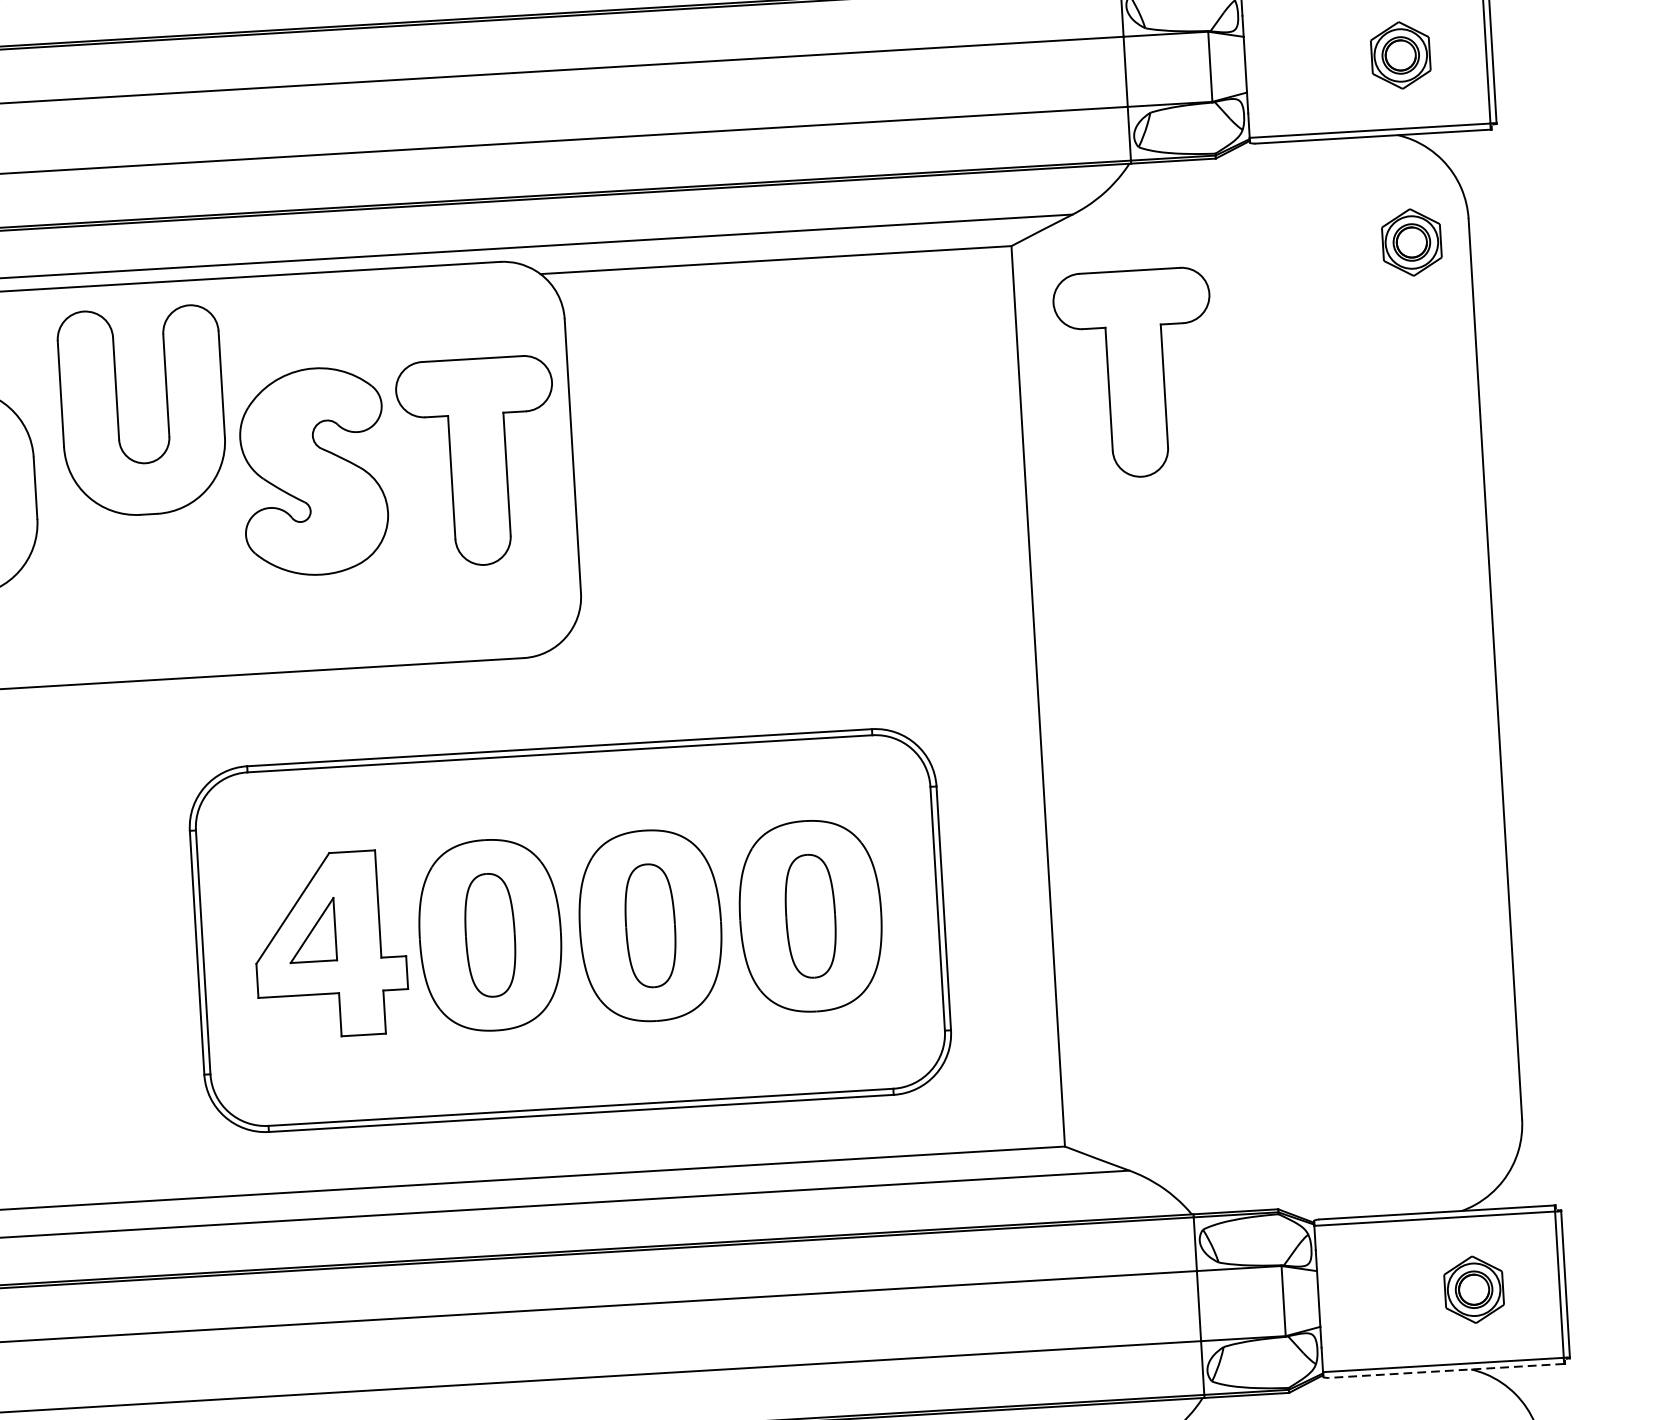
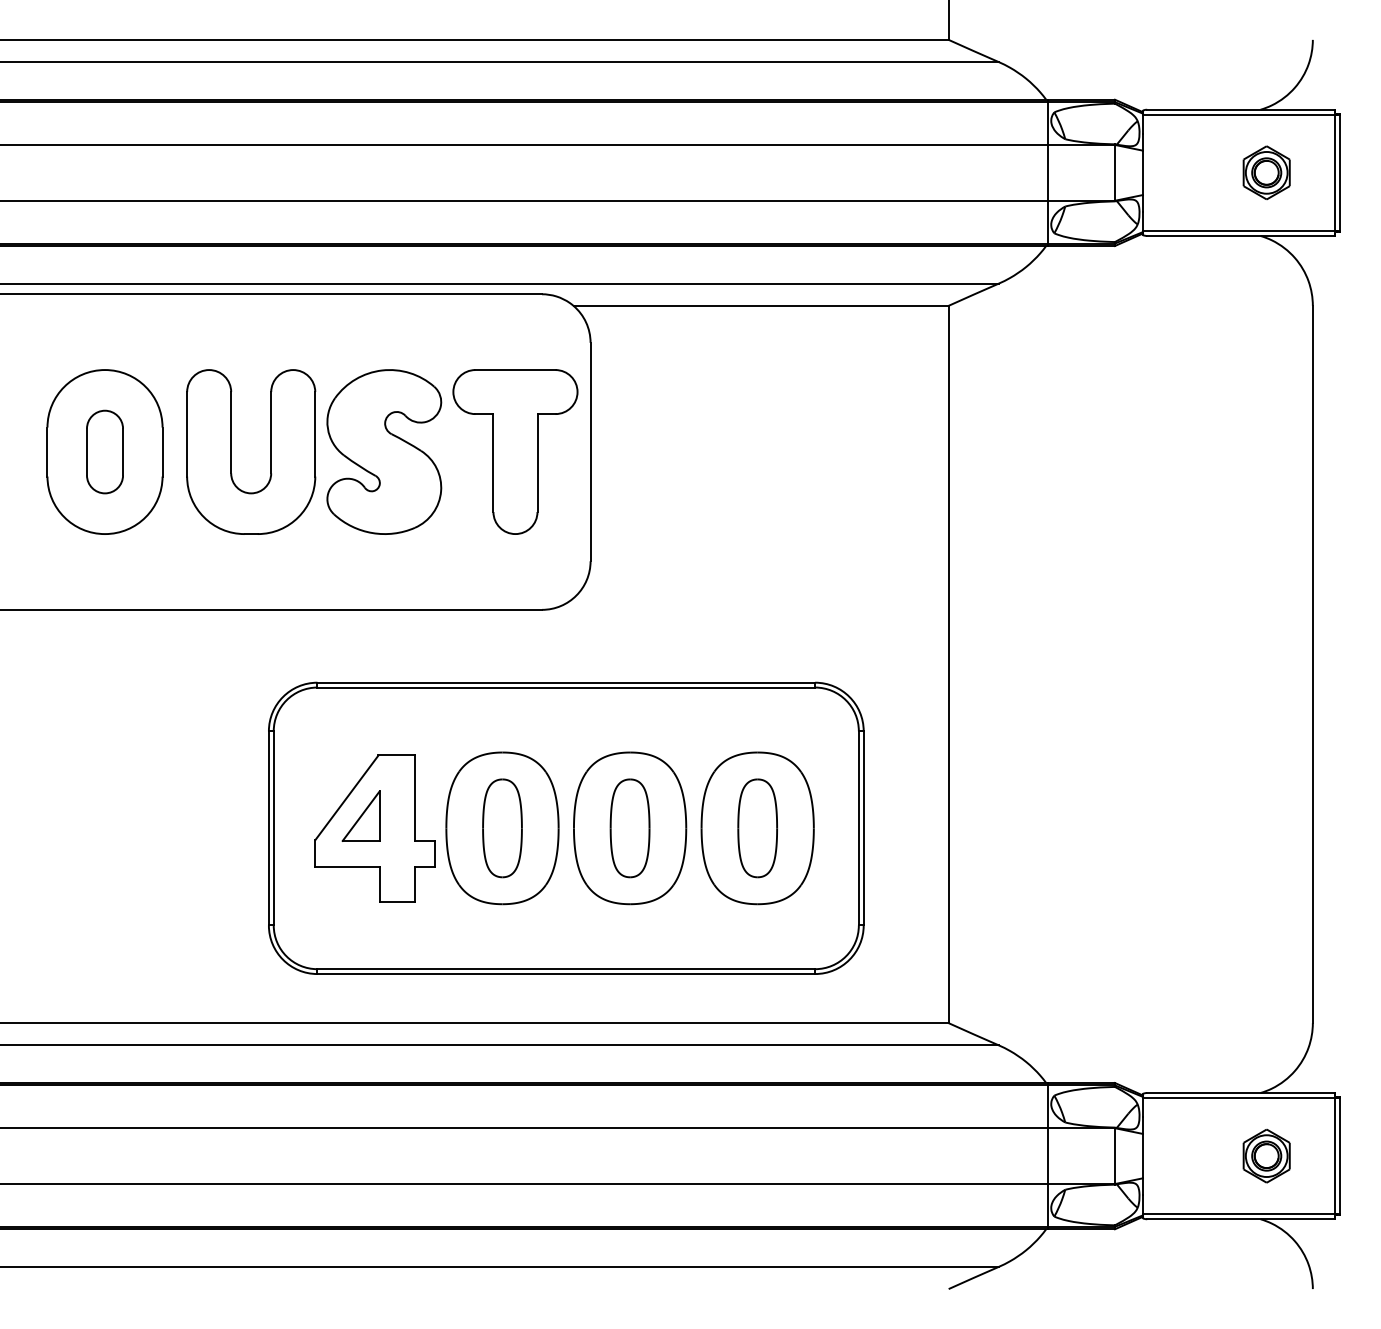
part: (1411, 242) -> (1266, 321), removed
part: (1135, 373) -> (1041, 412), removed
part: (166, 409) -> (270, 451), moved
line: (1445, 1371) -> (1240, 1219), dashed -> solid

